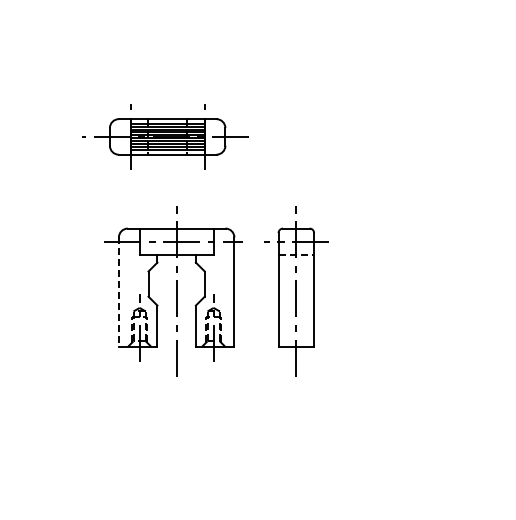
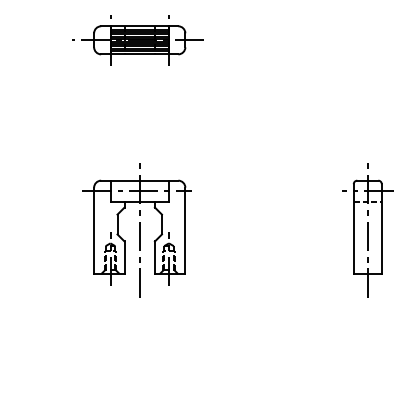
part: (165, 136) -> (138, 39), moved
part: (296, 291) -> (367, 230), moved
line: (118, 292) -> (93, 231), dashed -> solid

